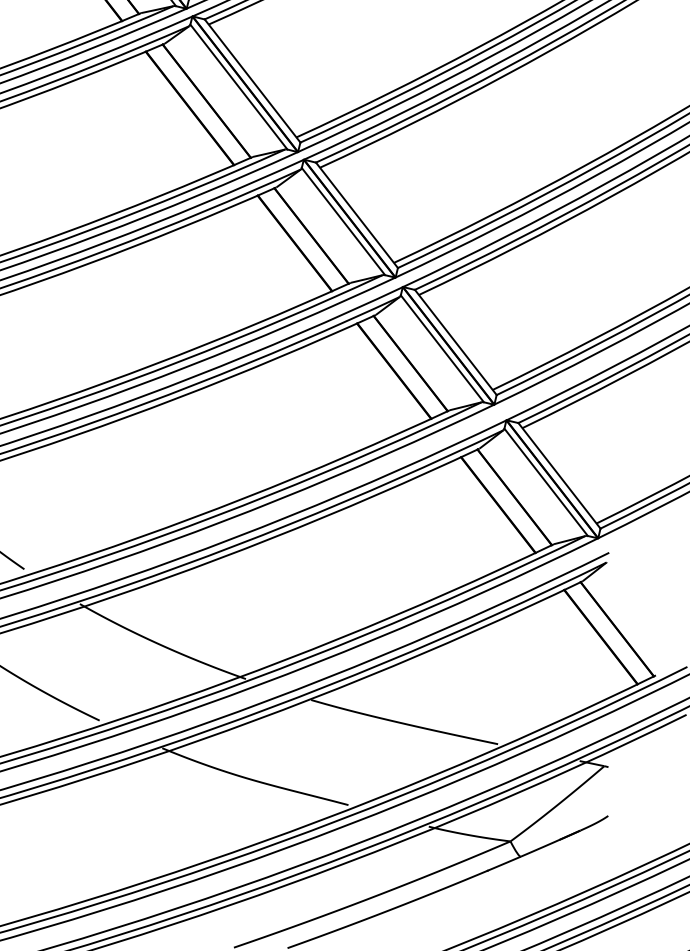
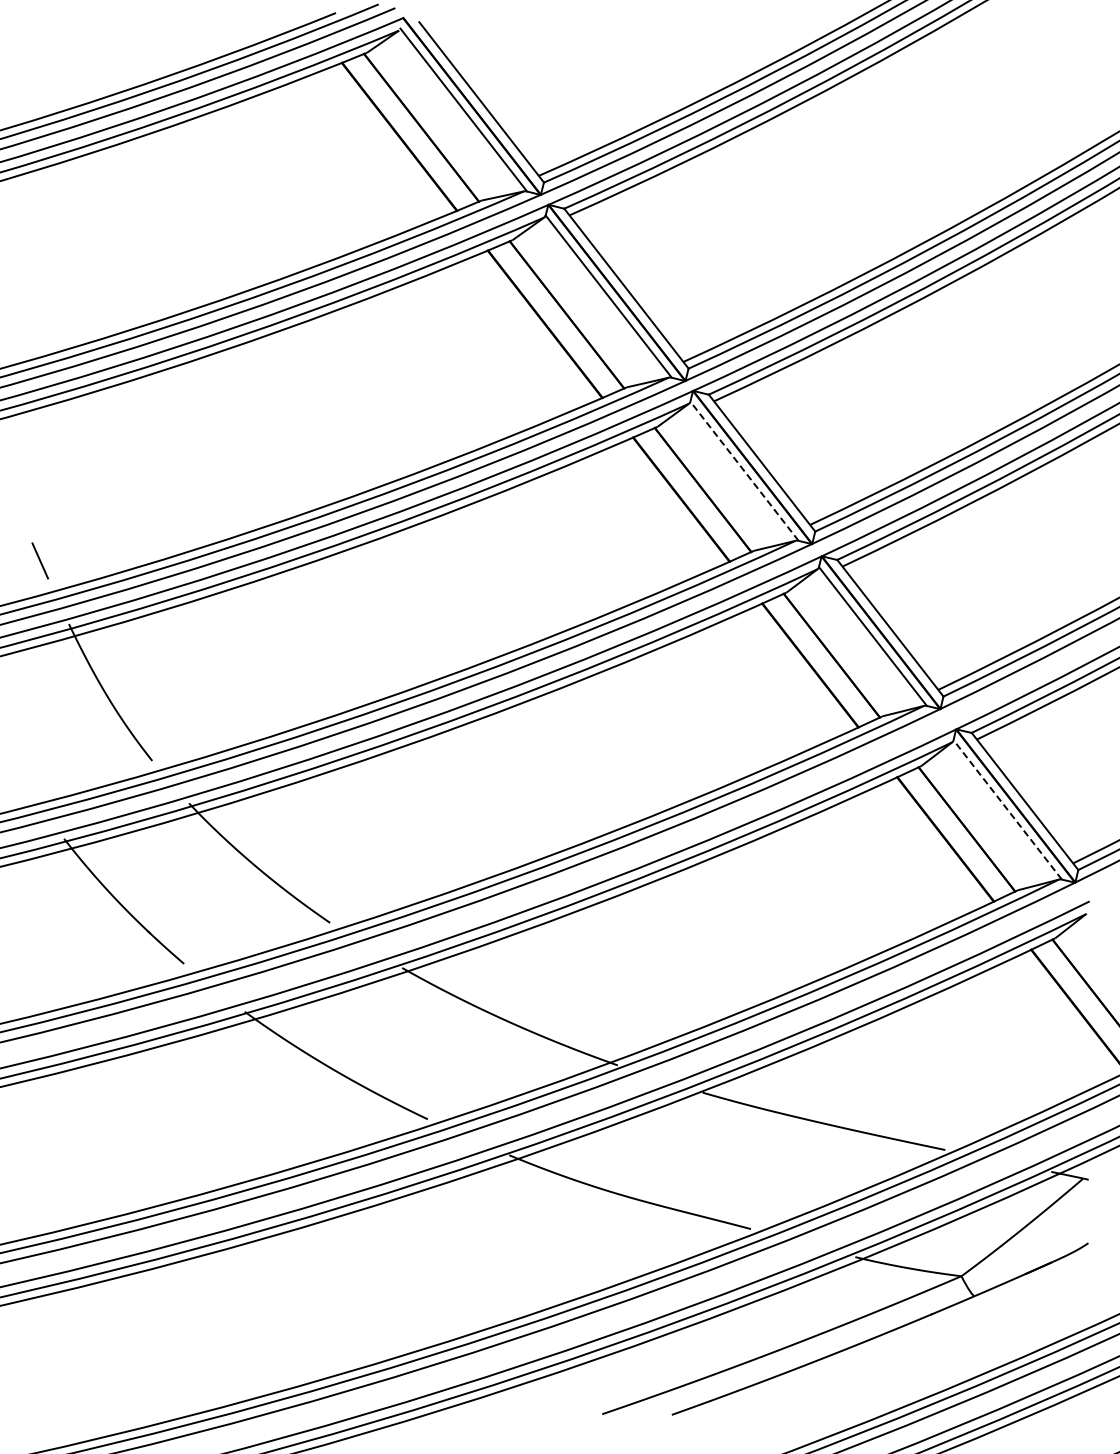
line: (343, 220) -> (744, 470), solid -> dashed
line: (545, 482) -> (1007, 809), solid -> dashed

